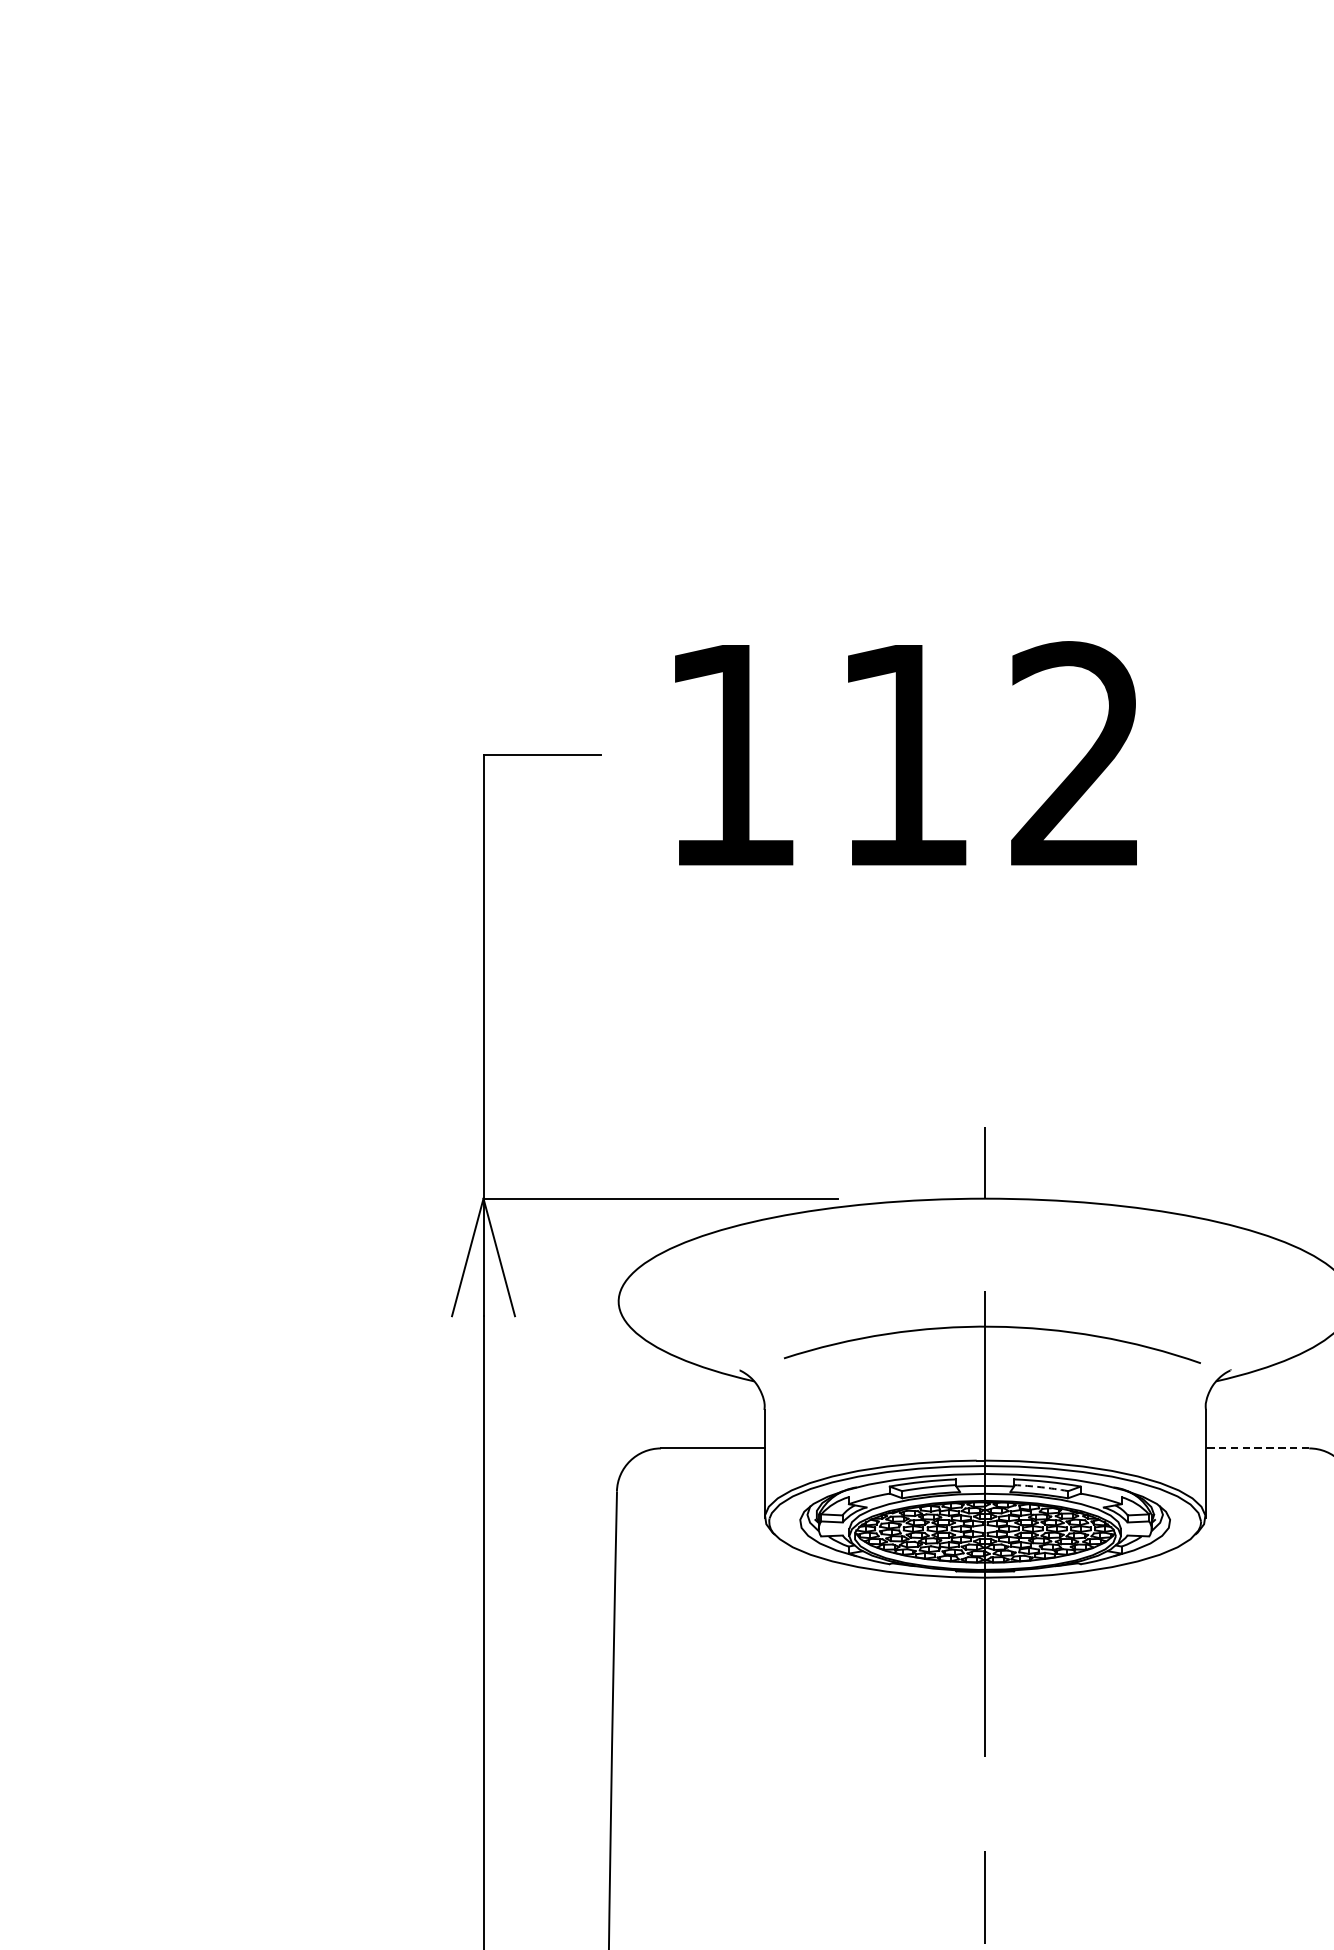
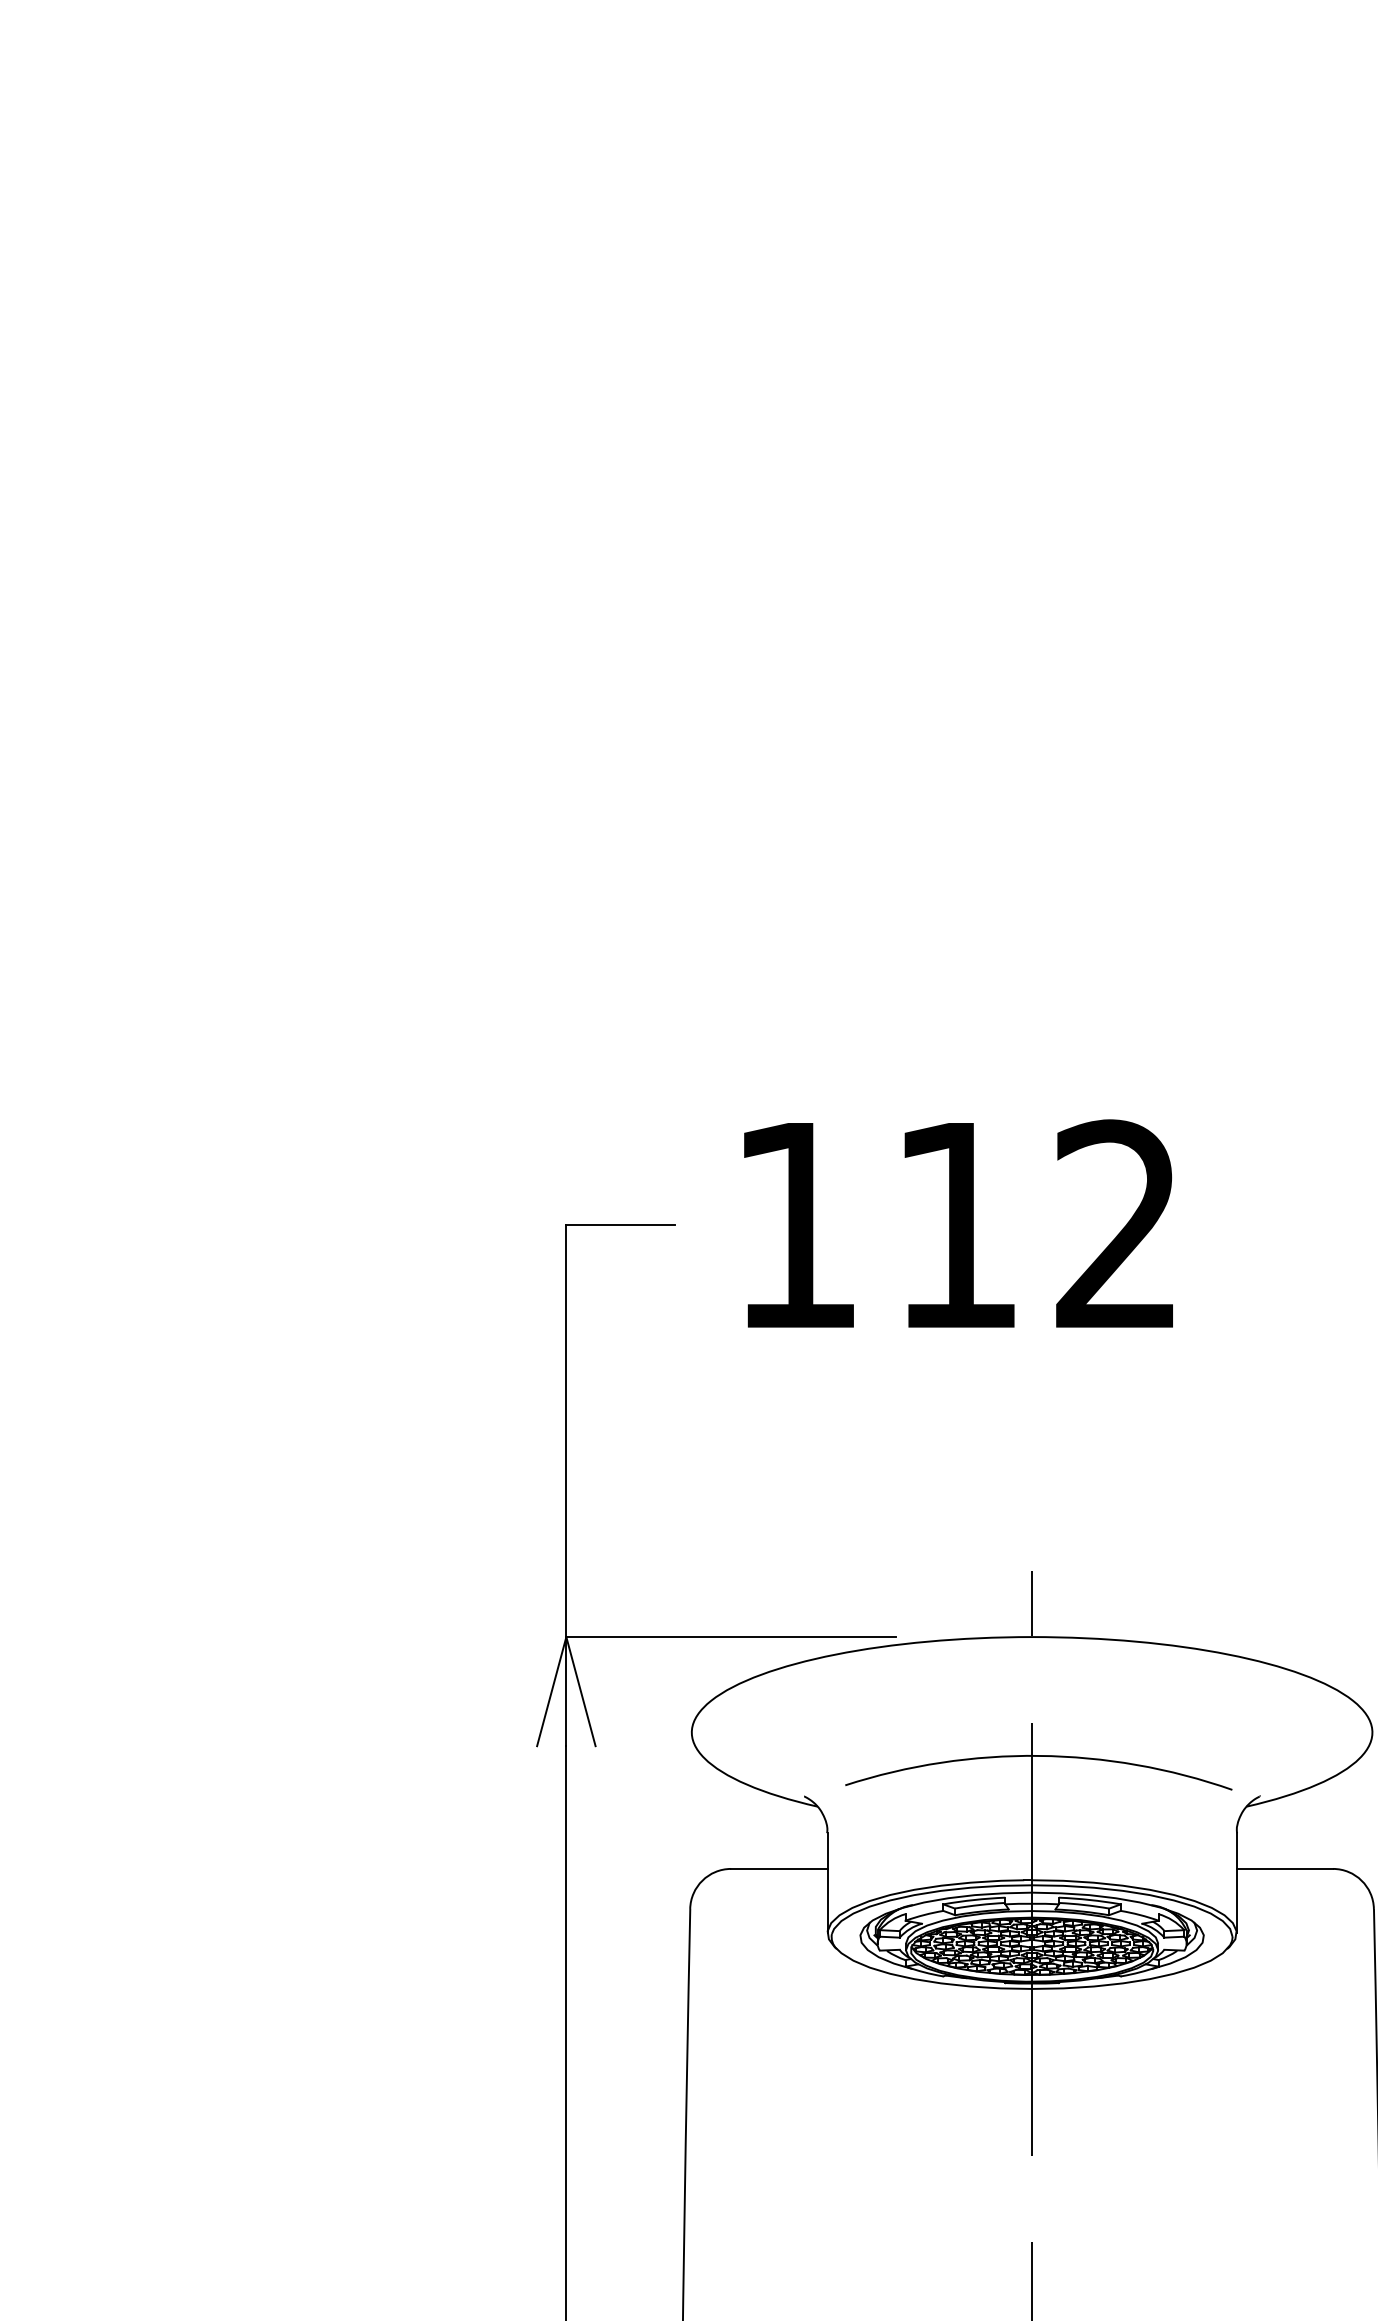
line: (1257, 1447) -> (1284, 1868), dashed -> solid
arc: (1041, 1486) -> (1084, 1904), dashed -> solid

